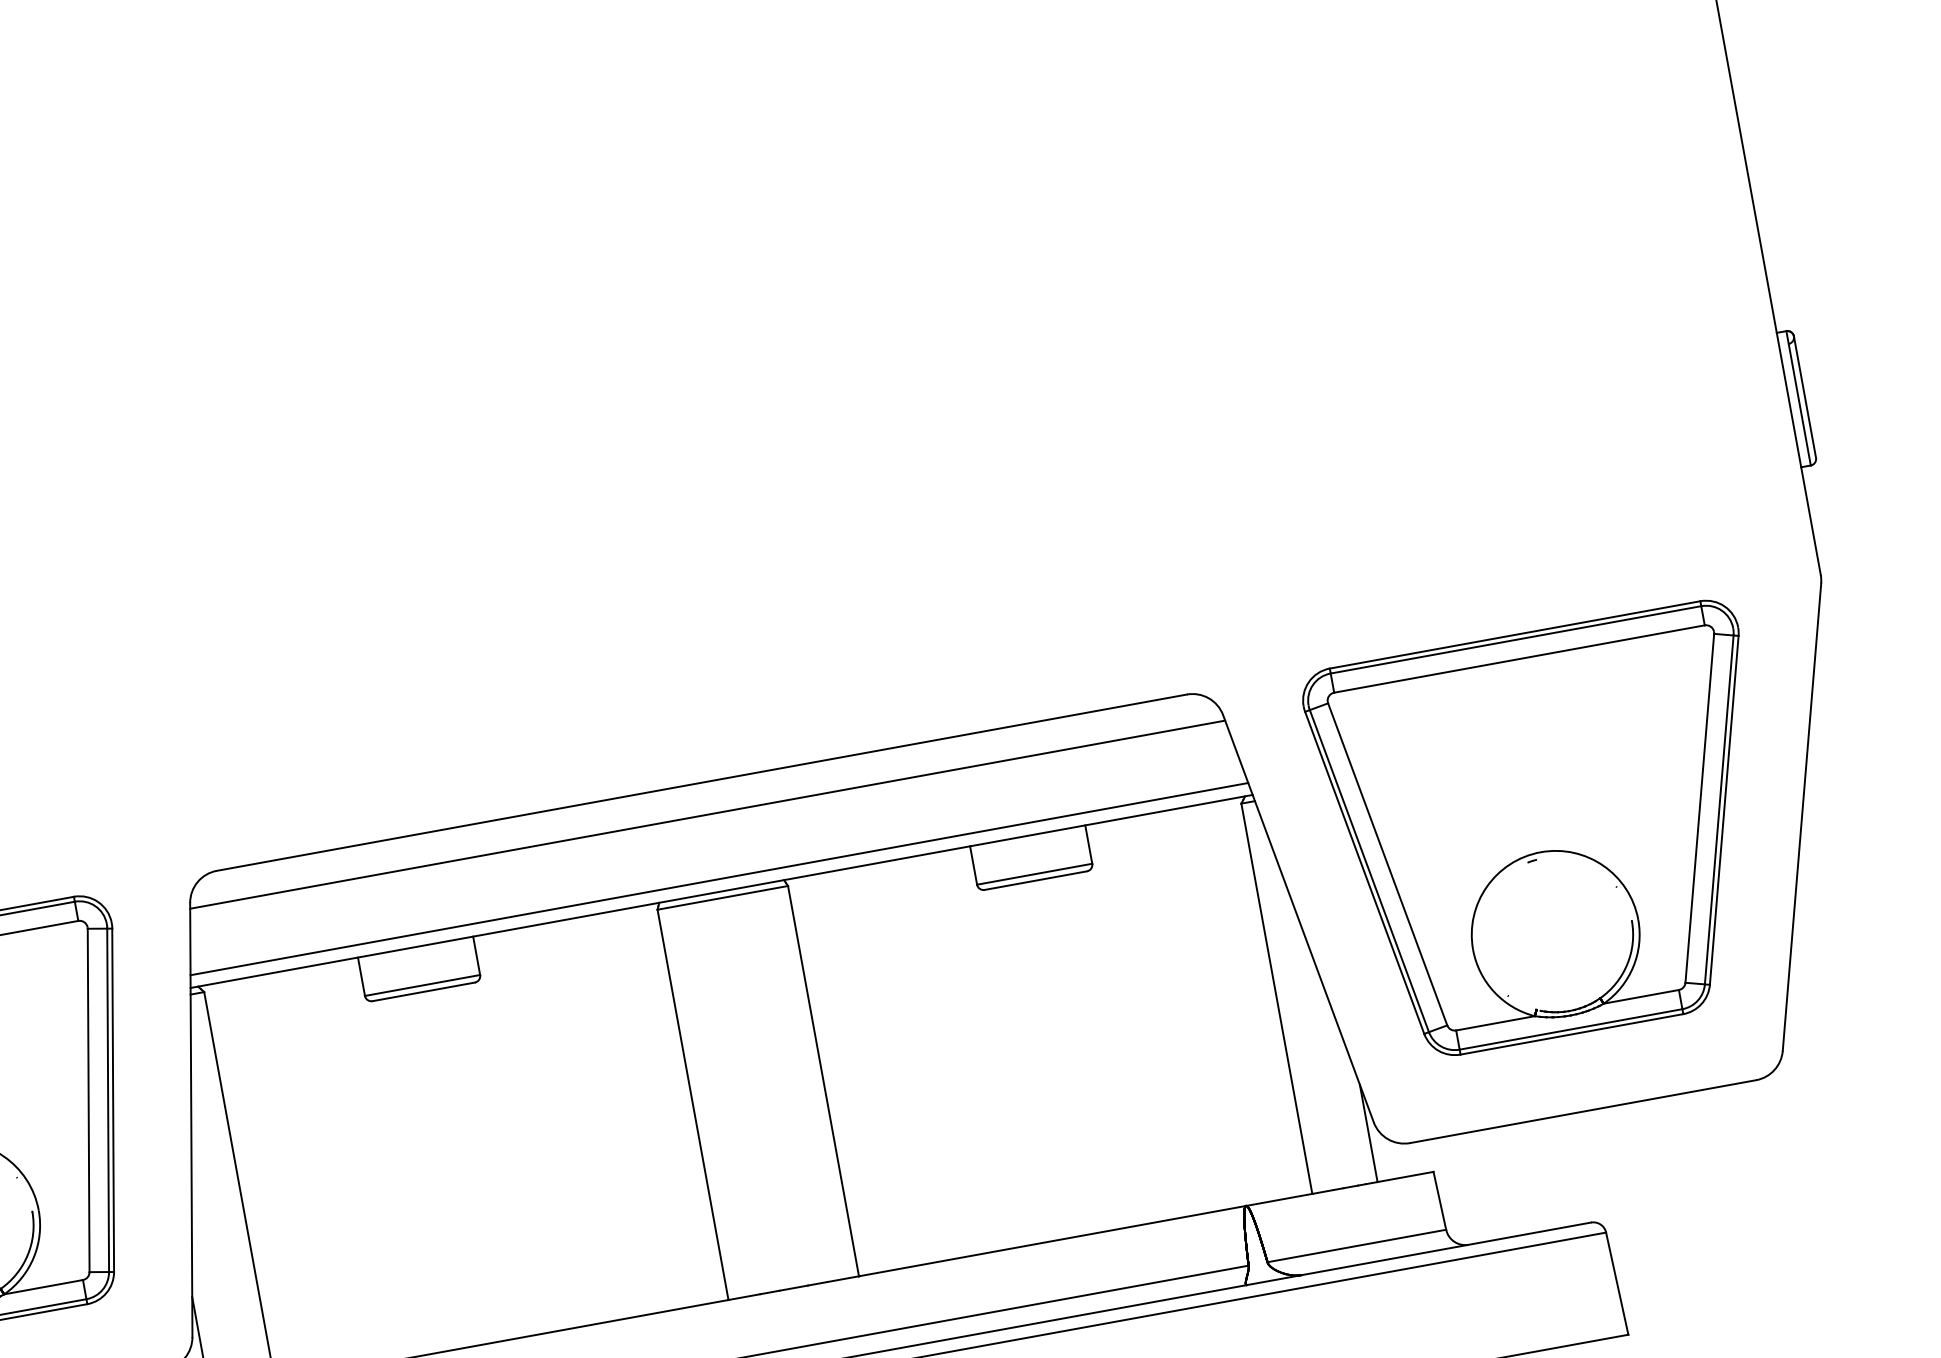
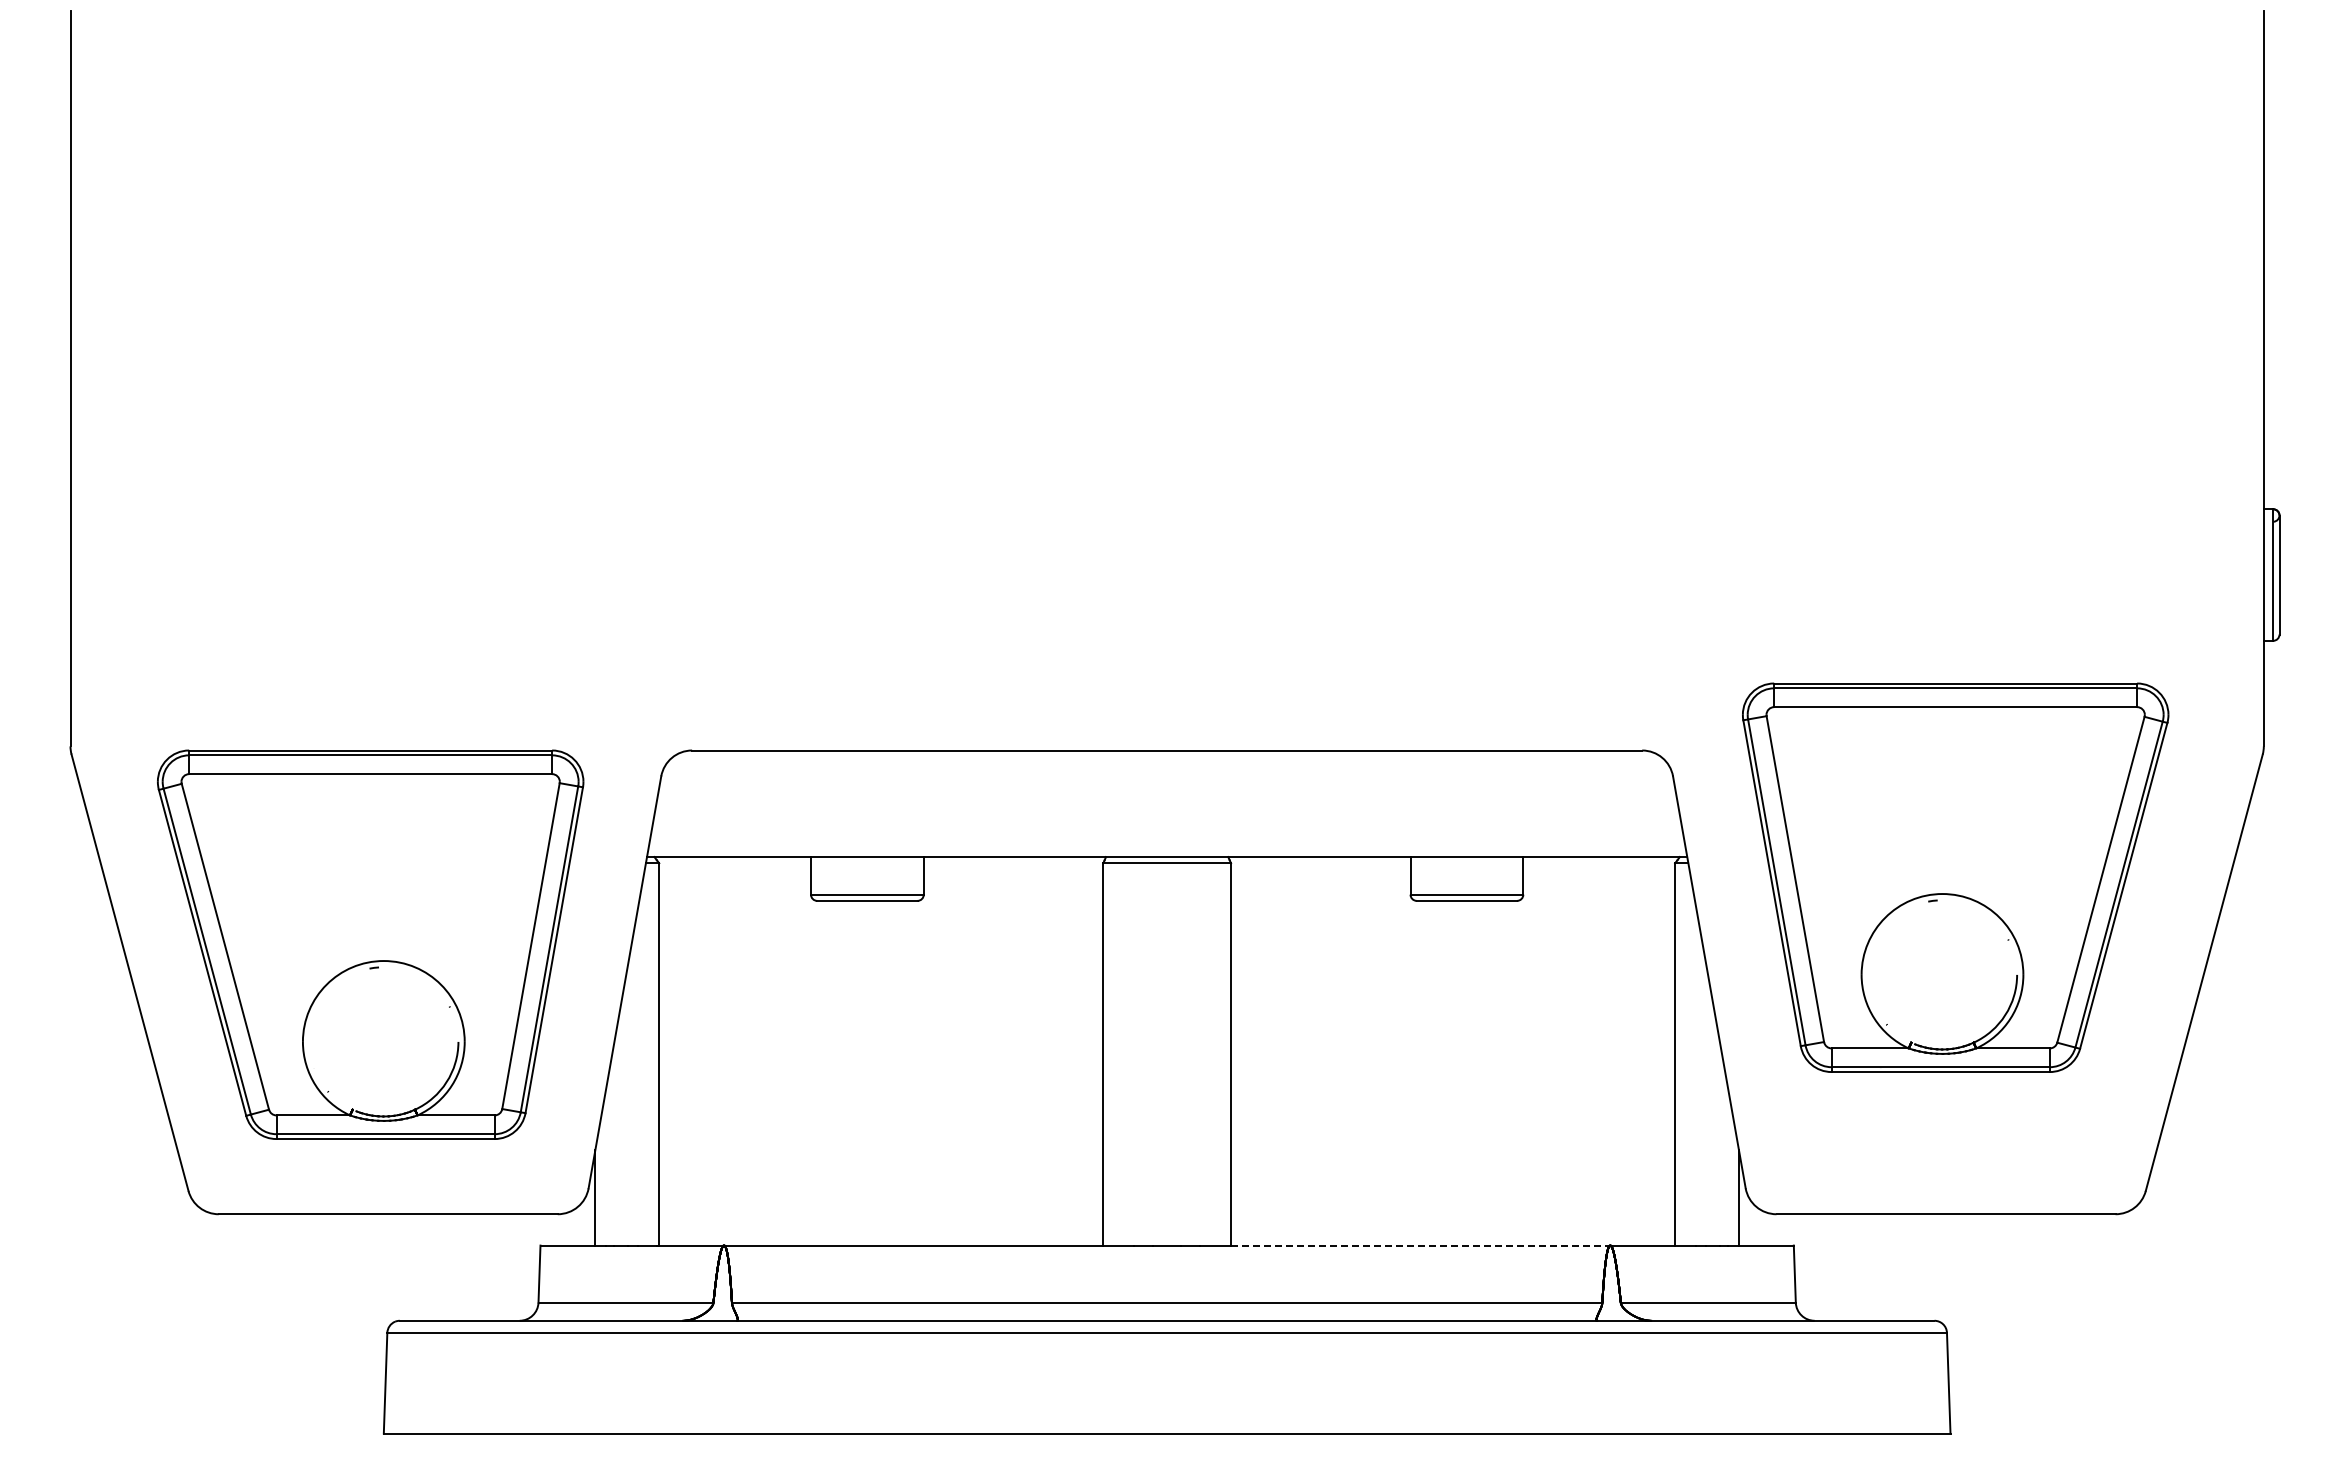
line: (707, 814) -> (1167, 781), removed
part: (1550, 833) -> (1955, 877), moved
line: (719, 878) -> (1167, 844), removed
line: (1053, 1240) -> (1421, 1245), solid -> dashed

